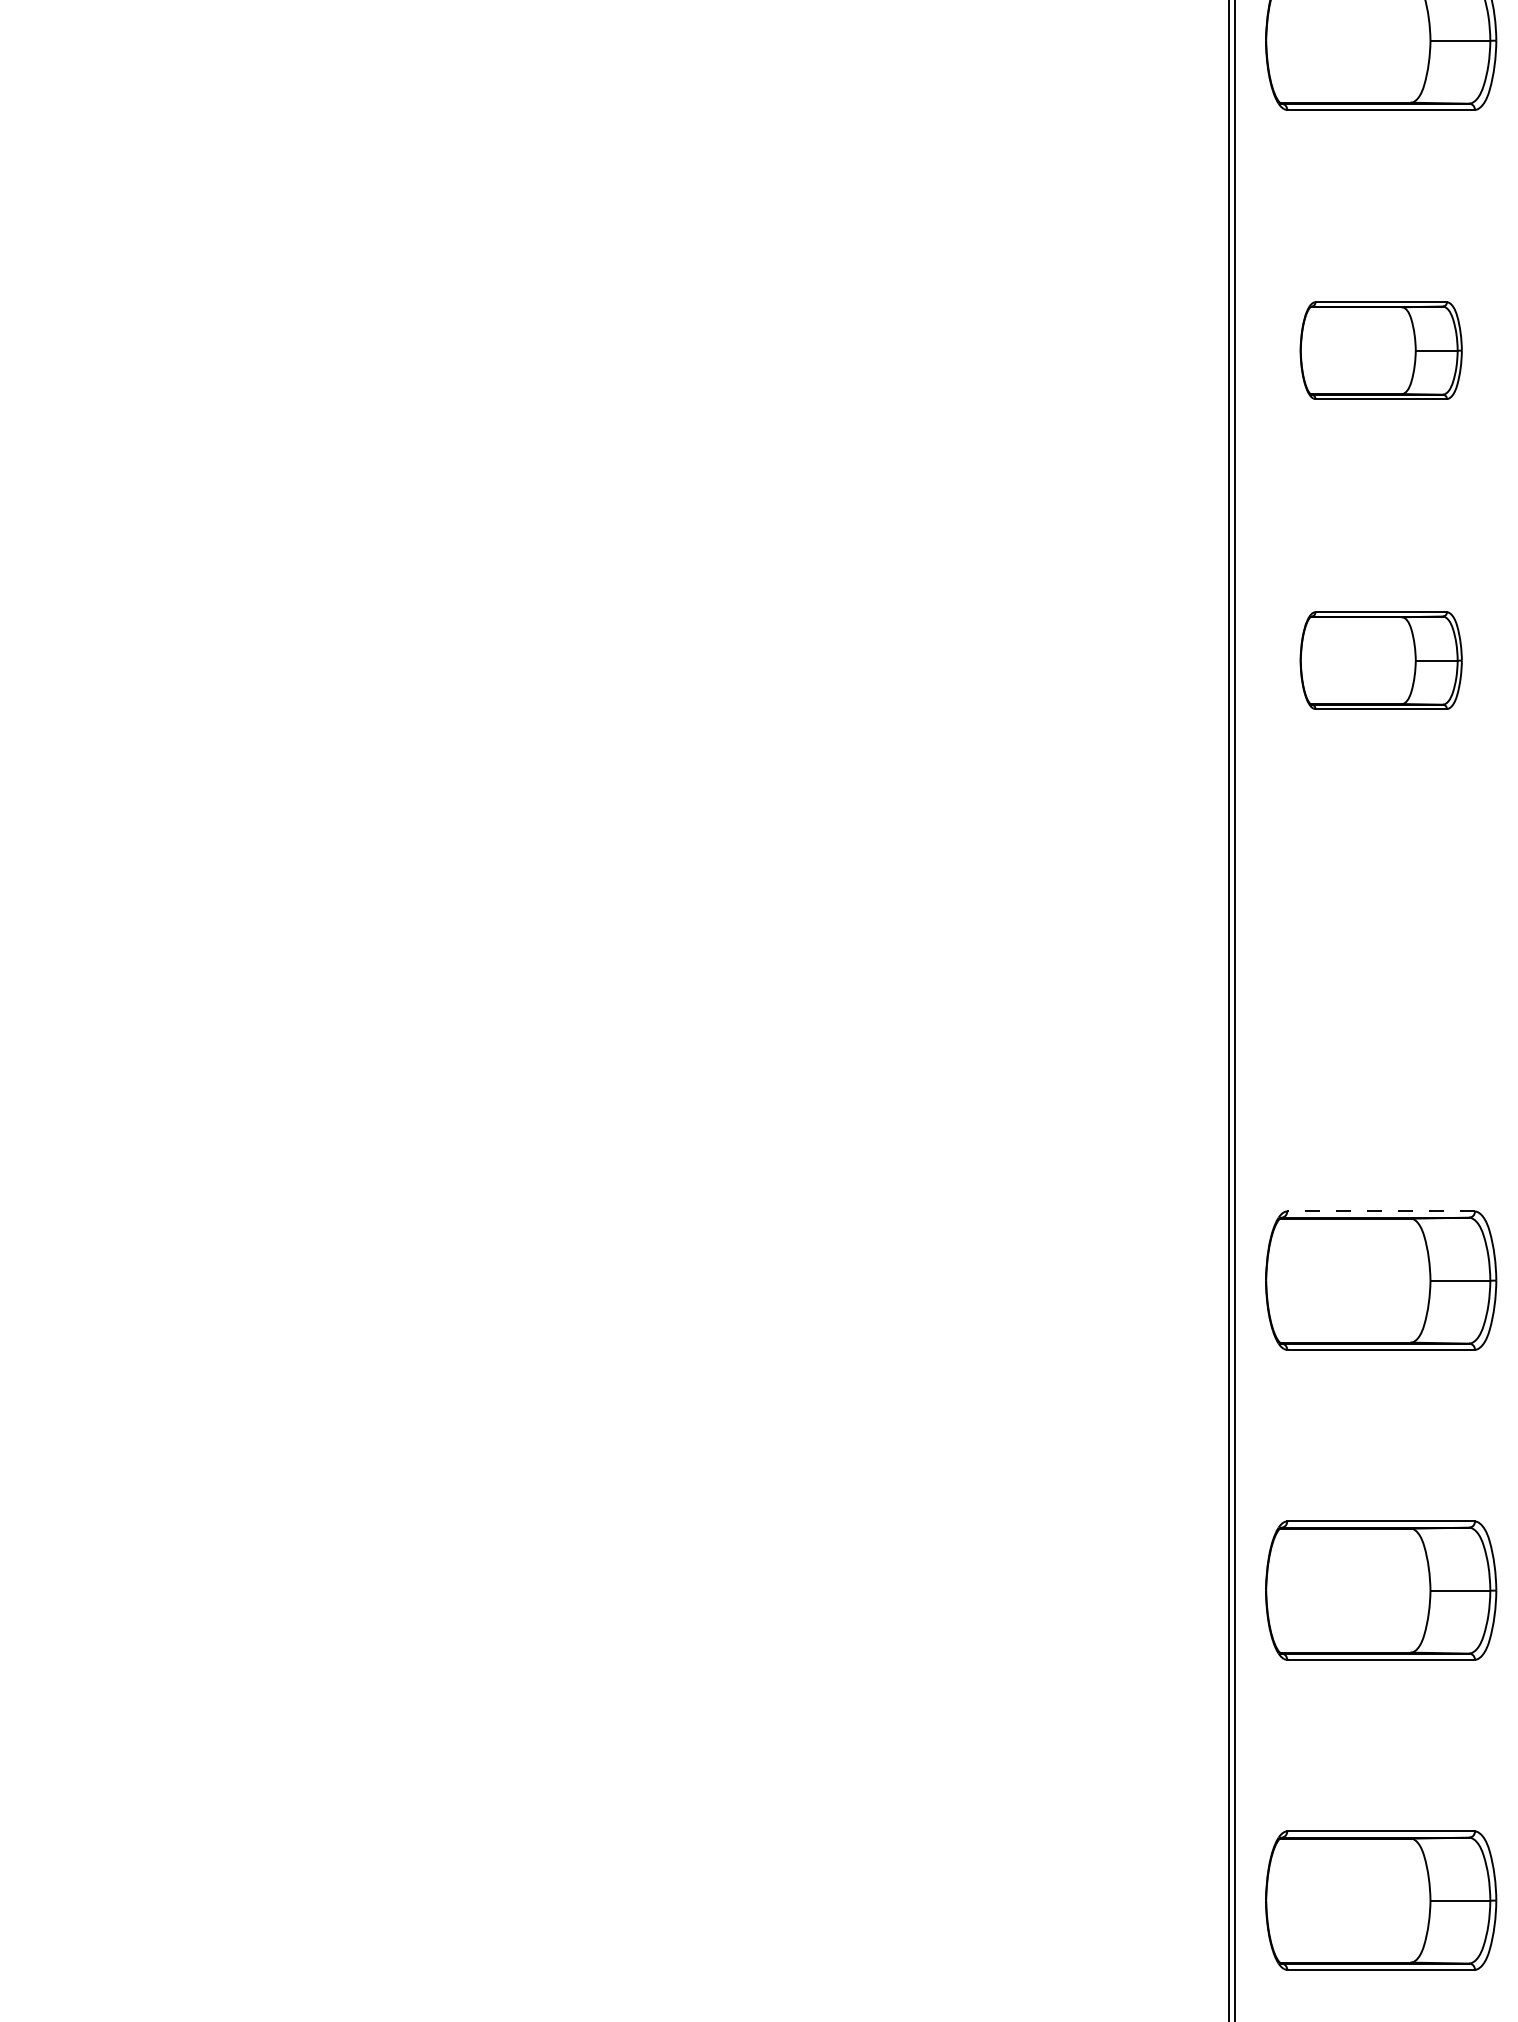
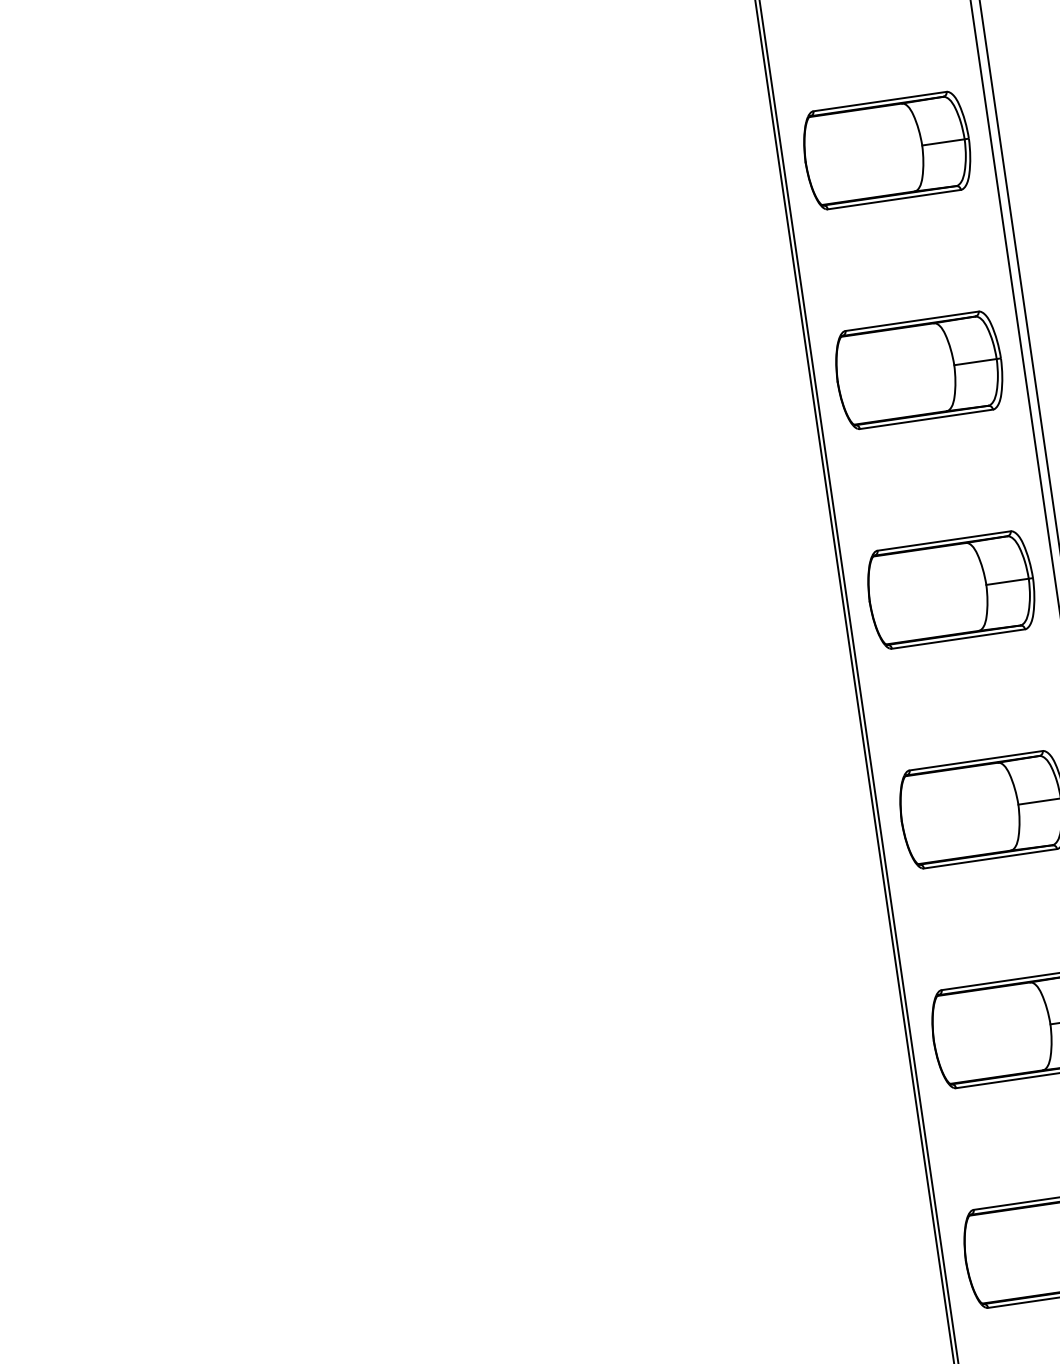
part: (1381, 350) -> (887, 150), size x1.43
part: (1381, 660) -> (919, 370), size x1.43
part: (1381, 970) -> (951, 589), added
line: (1381, 1211) -> (976, 760), dashed -> solid

